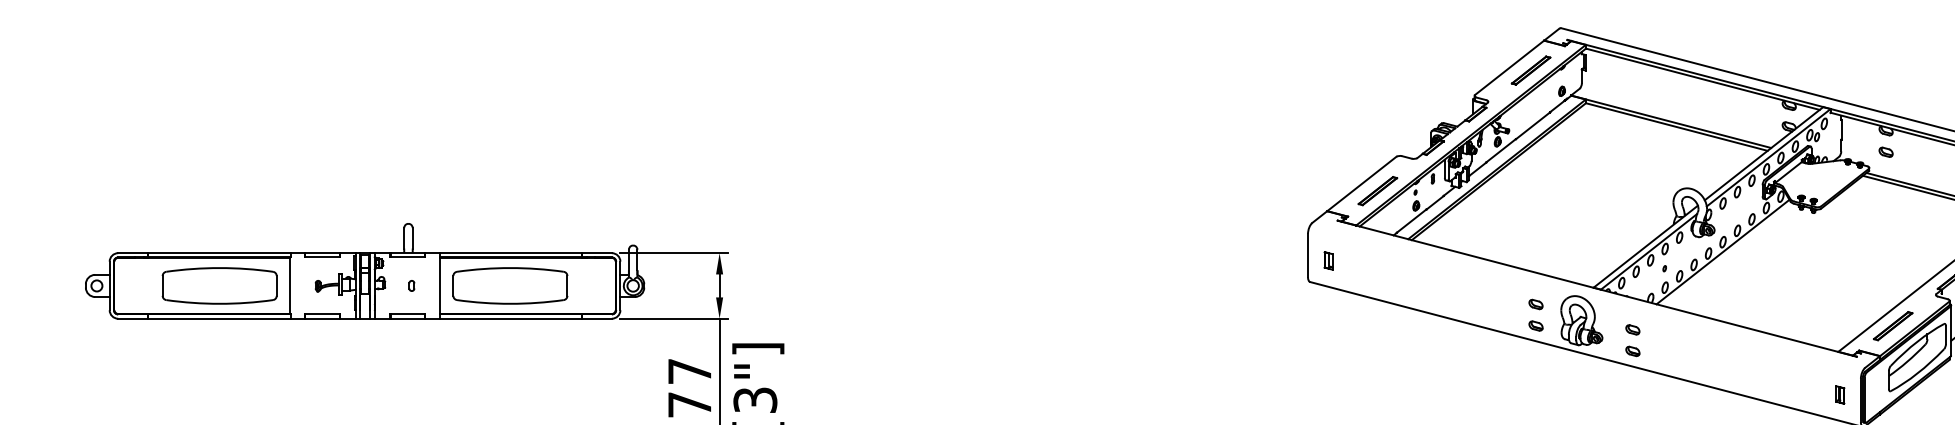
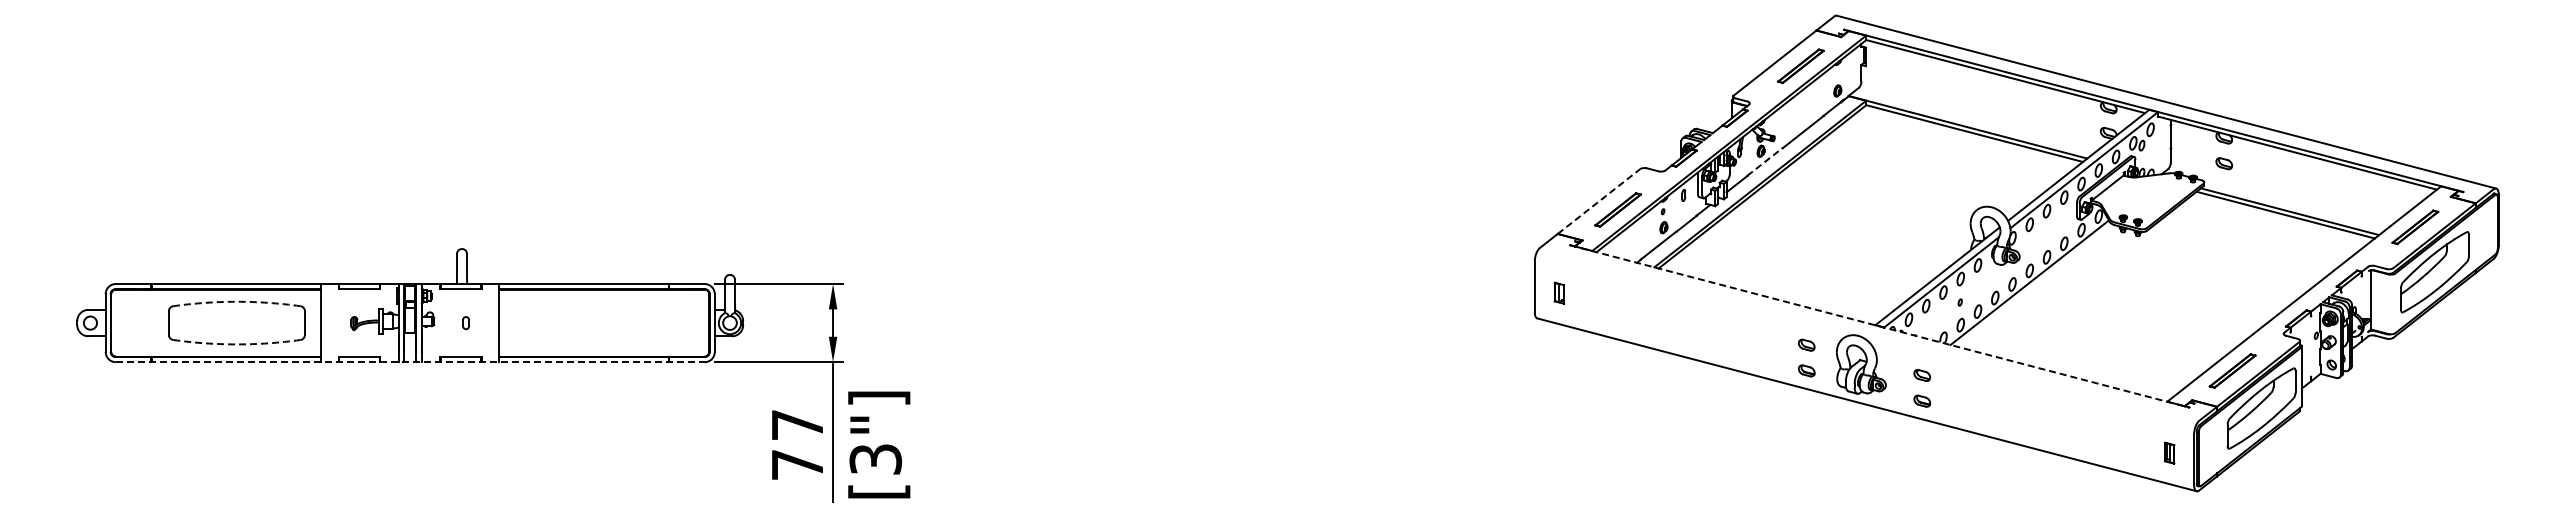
line: (1501, 150) -> (1765, 161), solid -> dashed
line: (1362, 183) -> (1599, 201), solid -> dashed
arc: (219, 267) -> (236, 301), solid -> dashed
part: (510, 285) -> (583, 322), removed
line: (1597, 288) -> (1879, 326), solid -> dashed
arc: (219, 303) -> (236, 344), solid -> dashed
line: (365, 318) -> (410, 362), solid -> dashed

